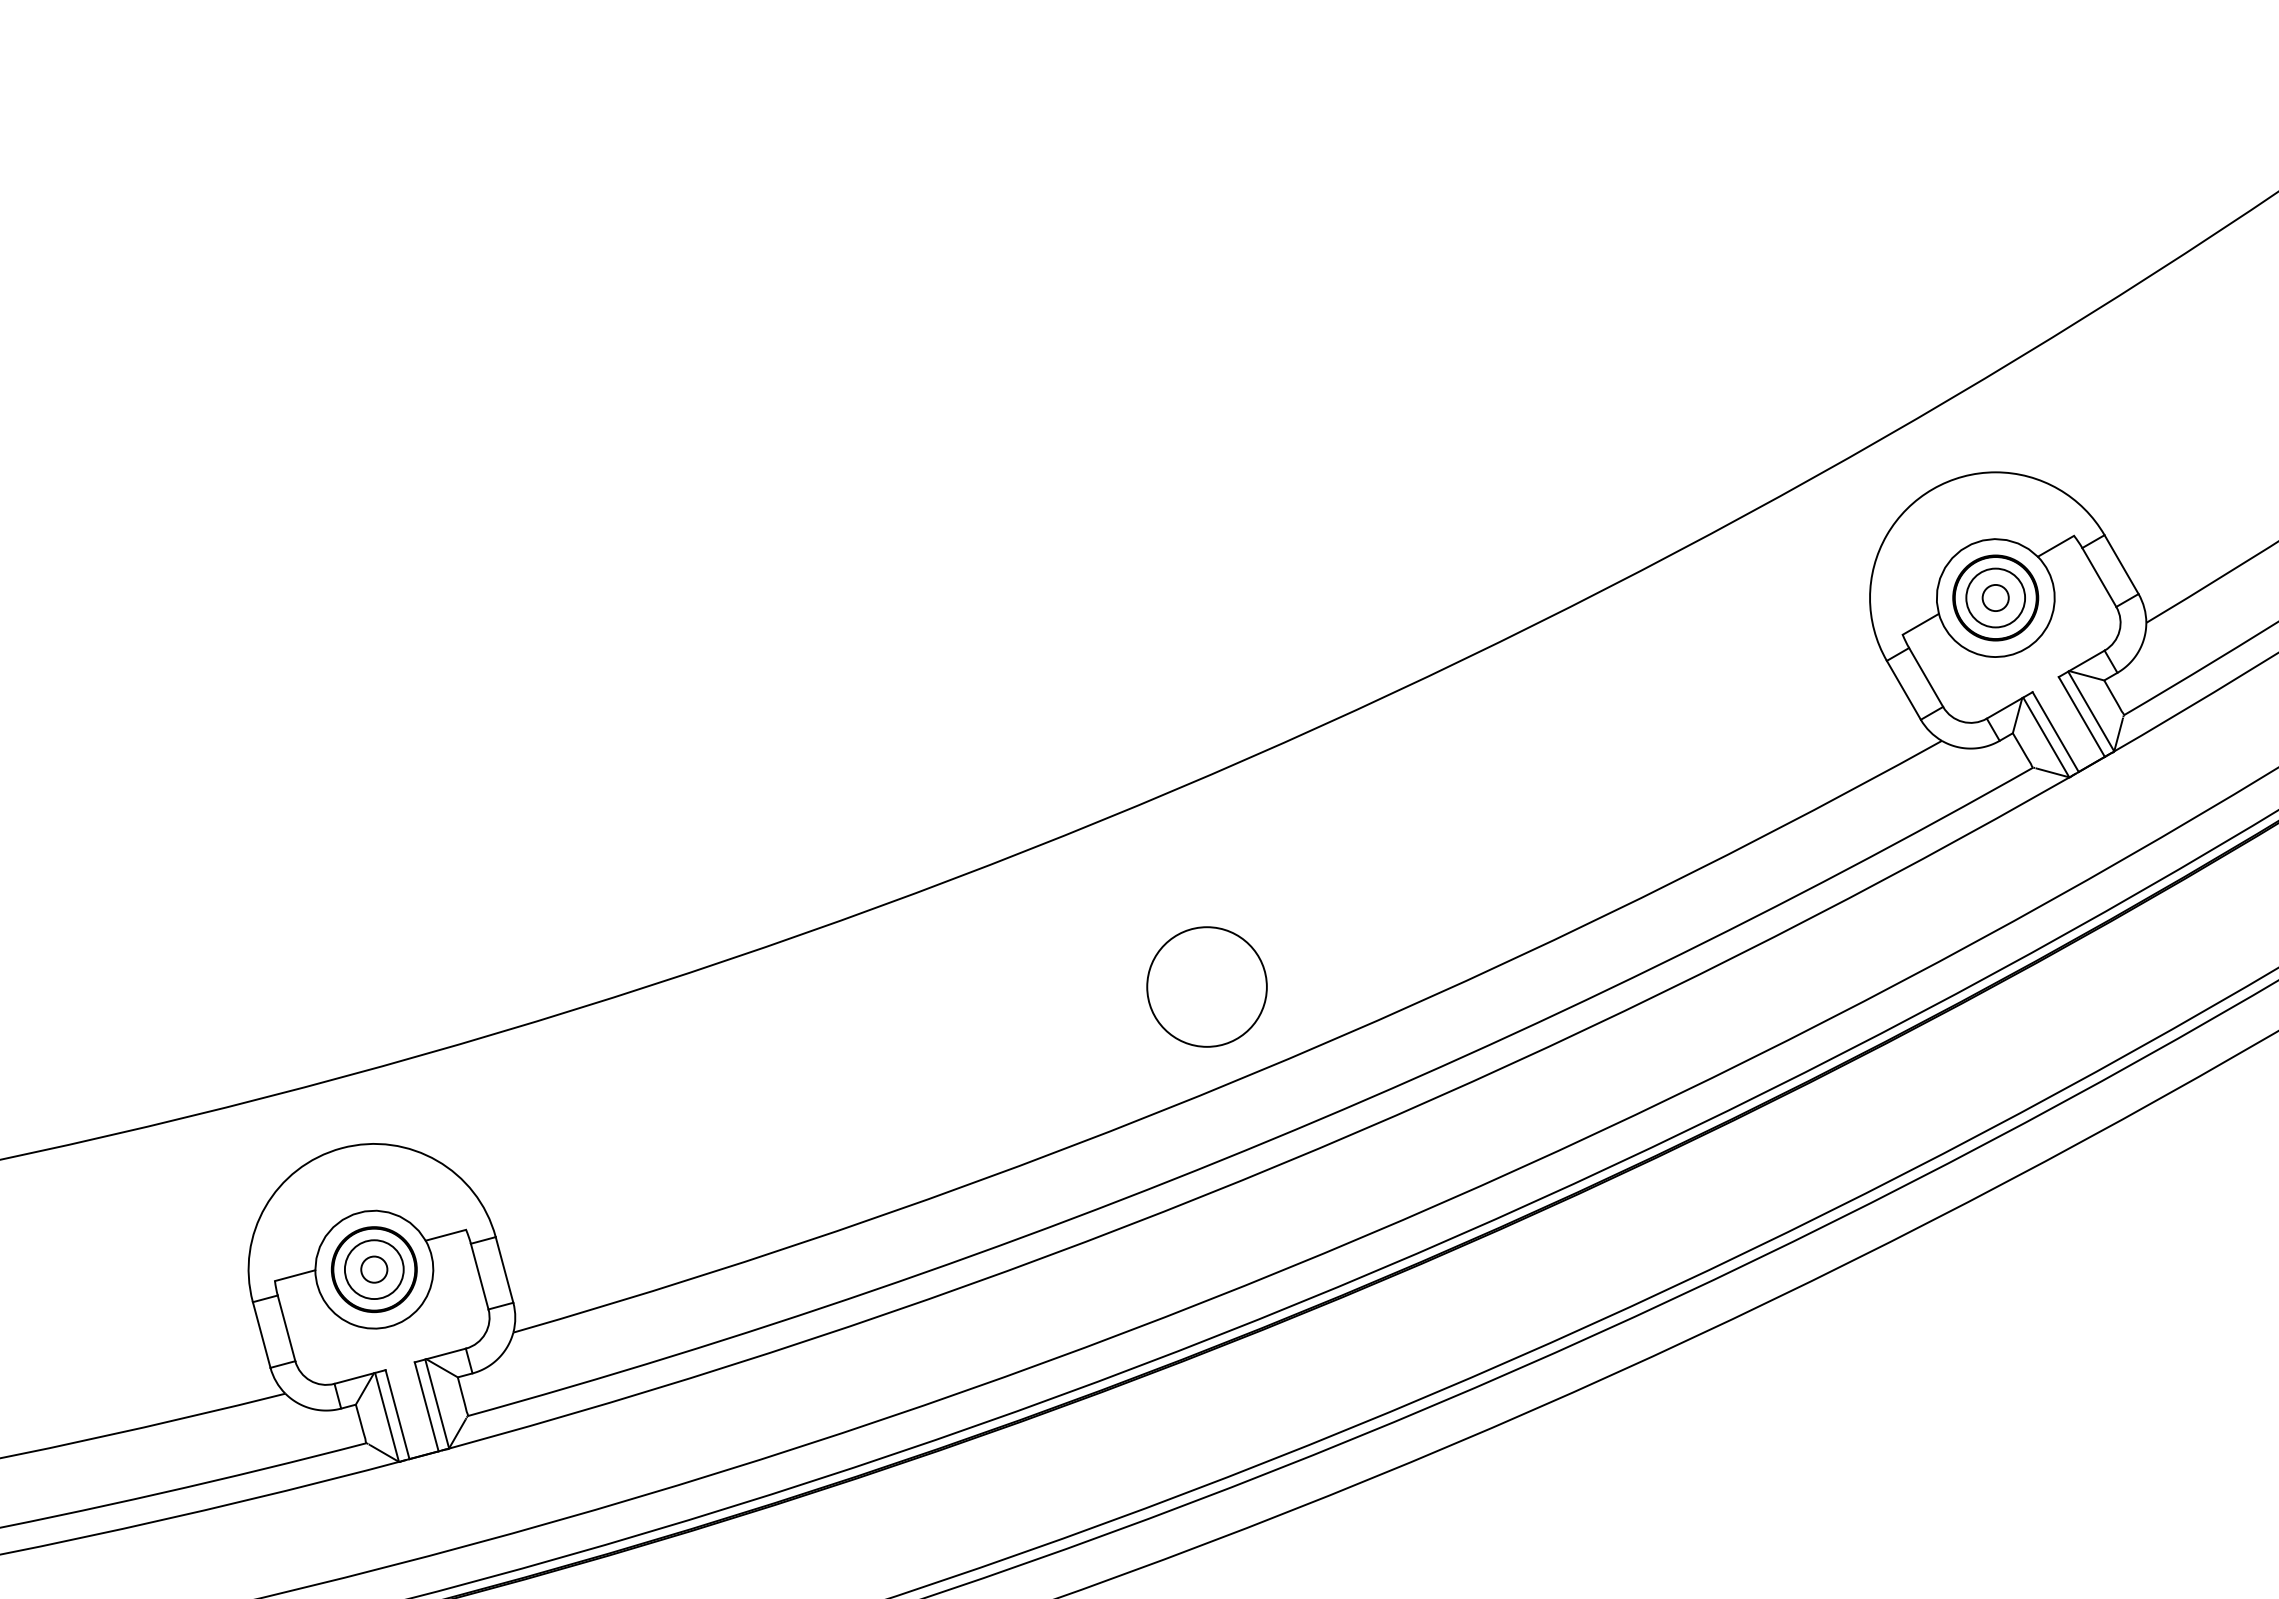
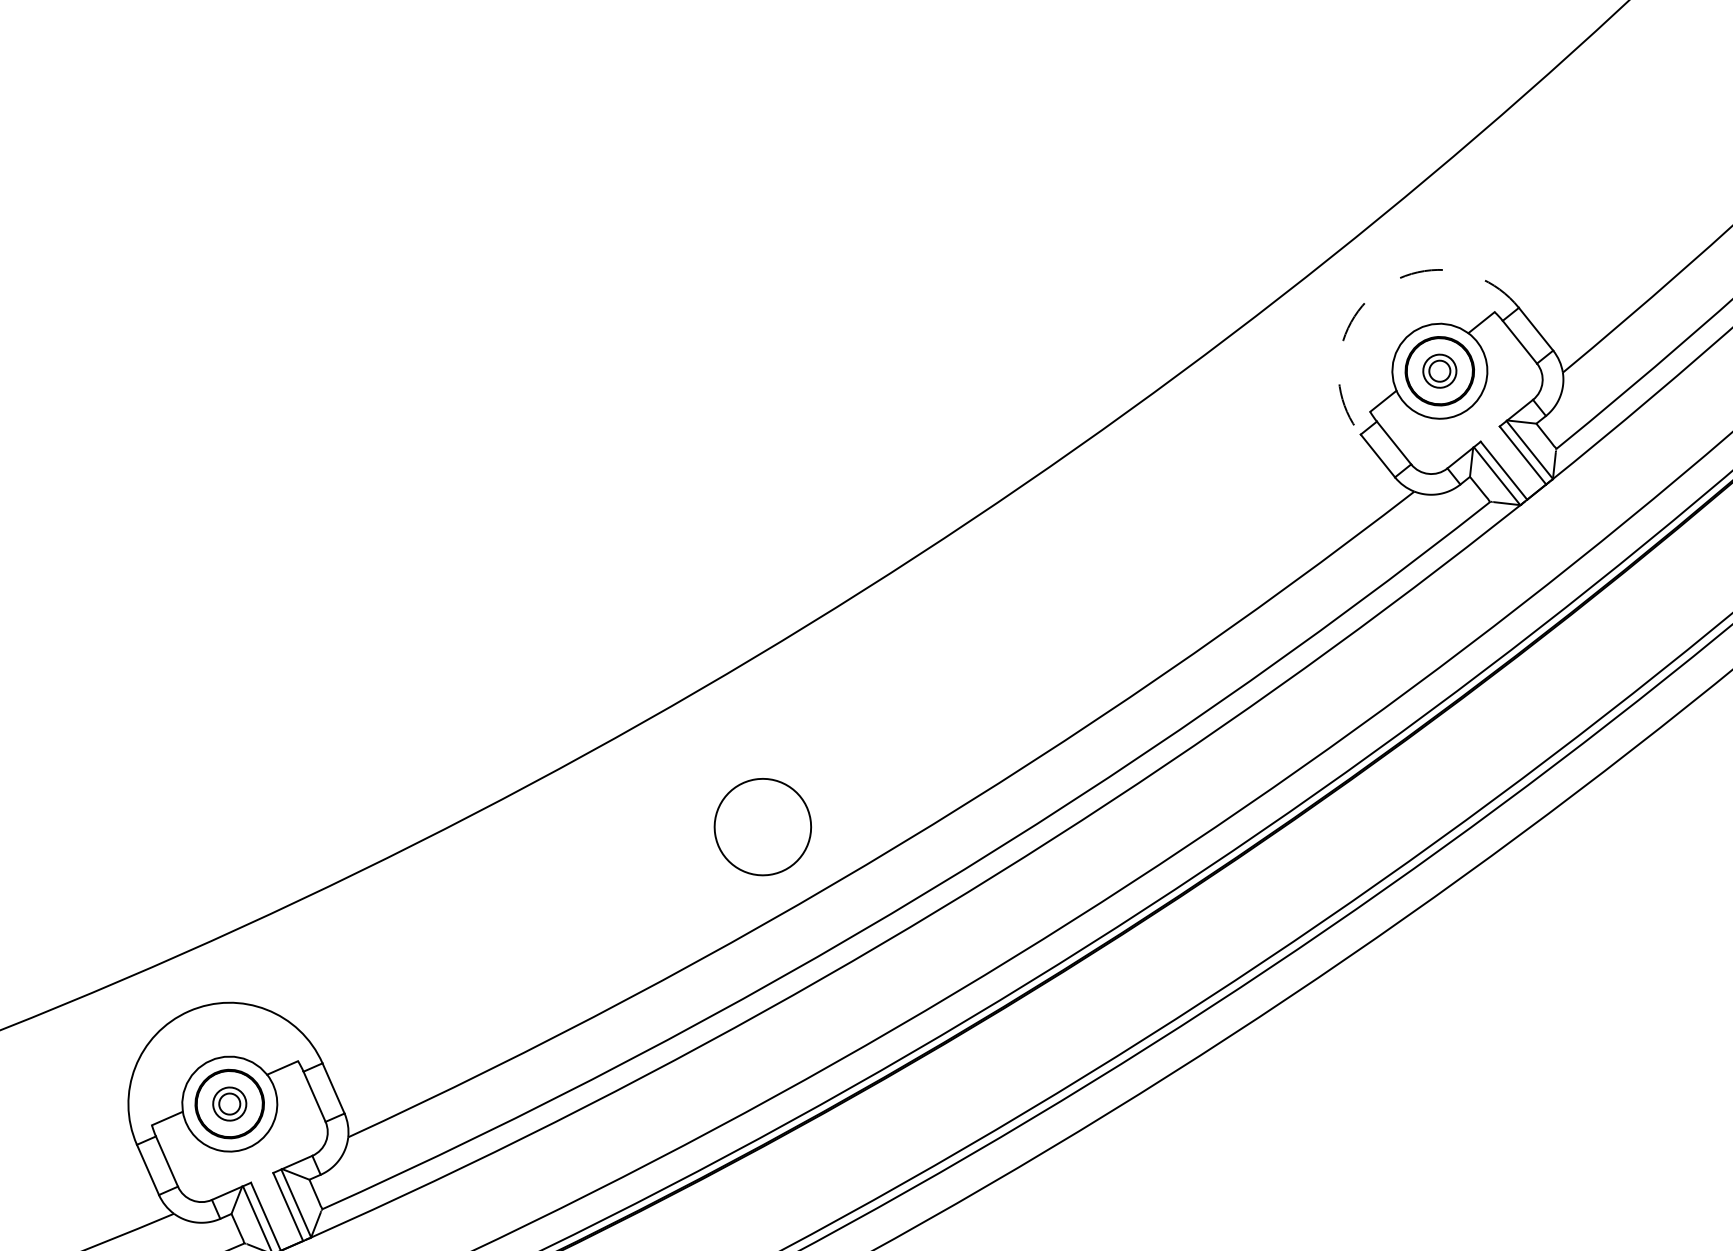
arc: (1932, 489) -> (1376, 292), solid -> dashed
circle: (1995, 597) -> (1439, 370), size x0.7
circle: (1206, 986) -> (762, 826), moved
circle: (373, 1269) -> (229, 1104), size x0.7

